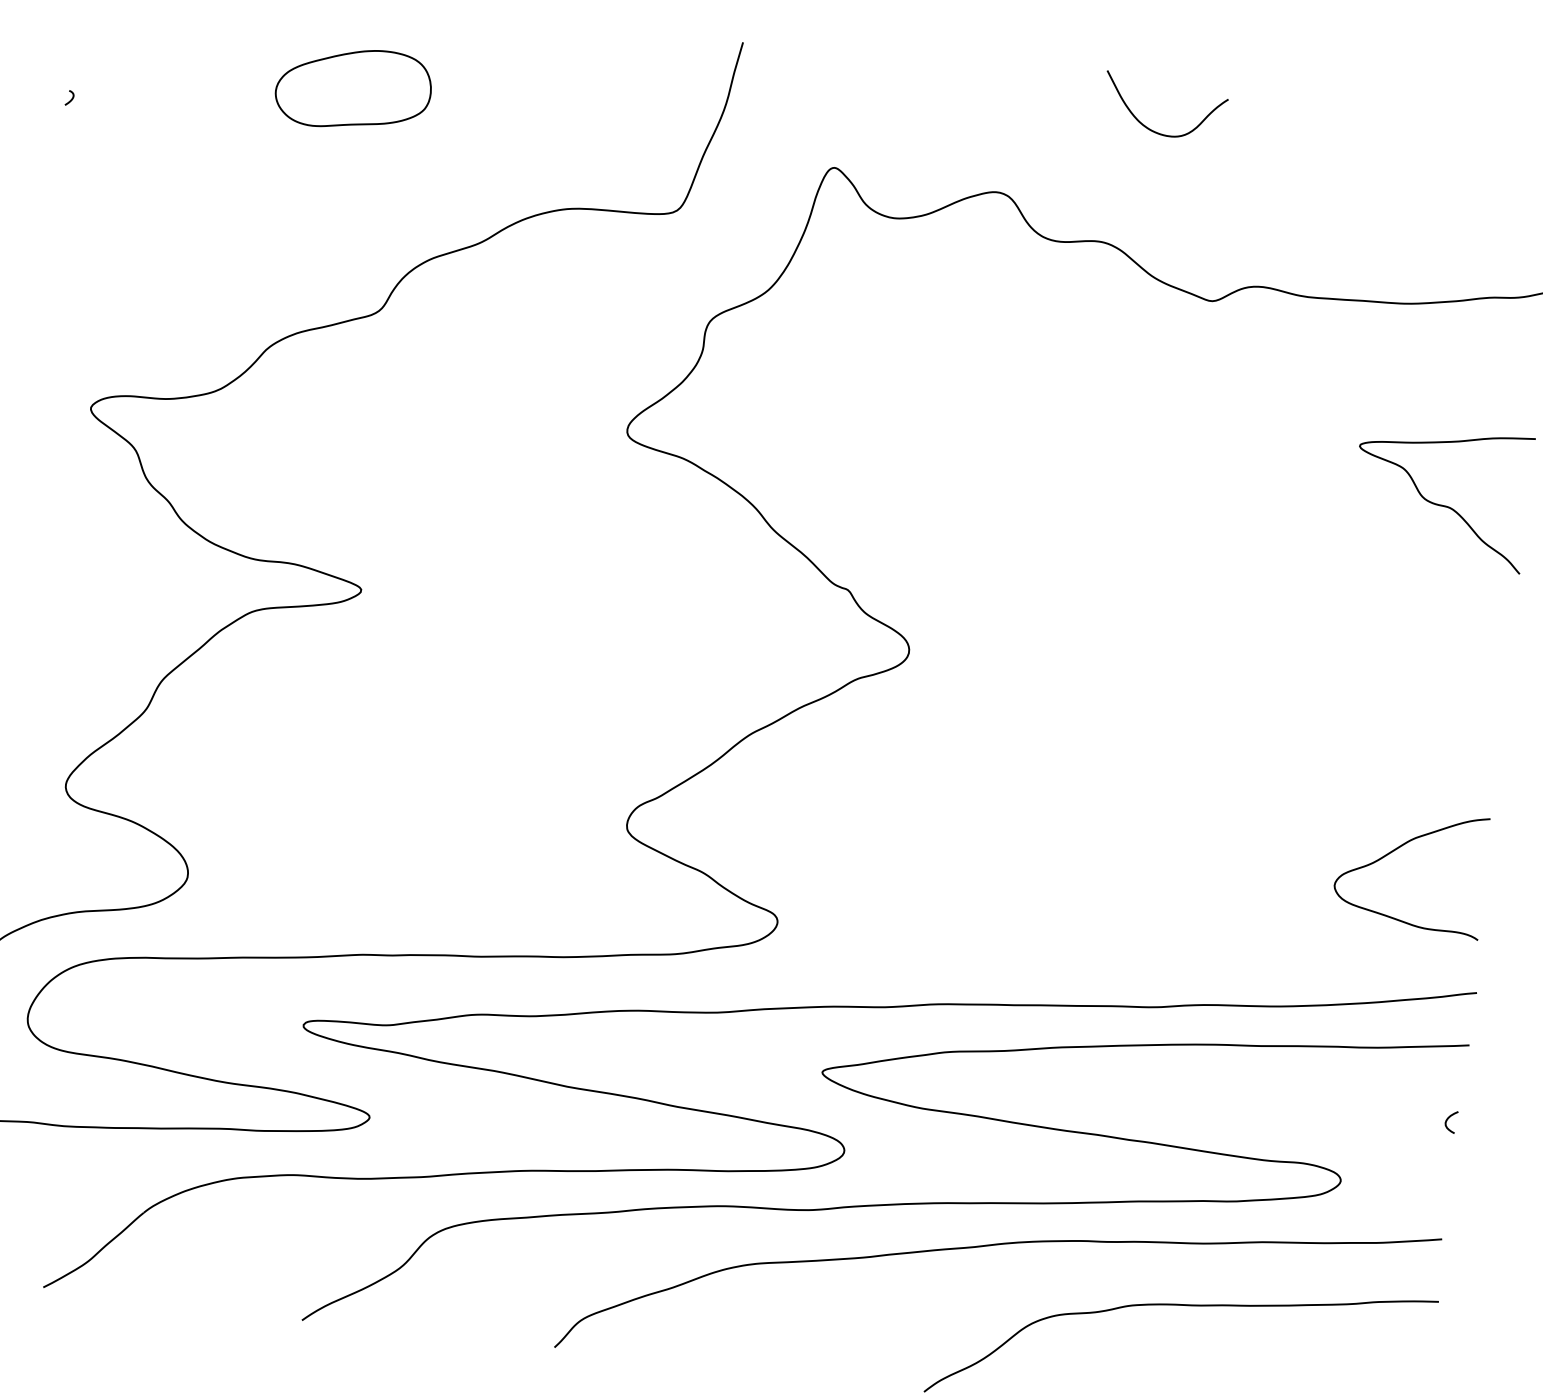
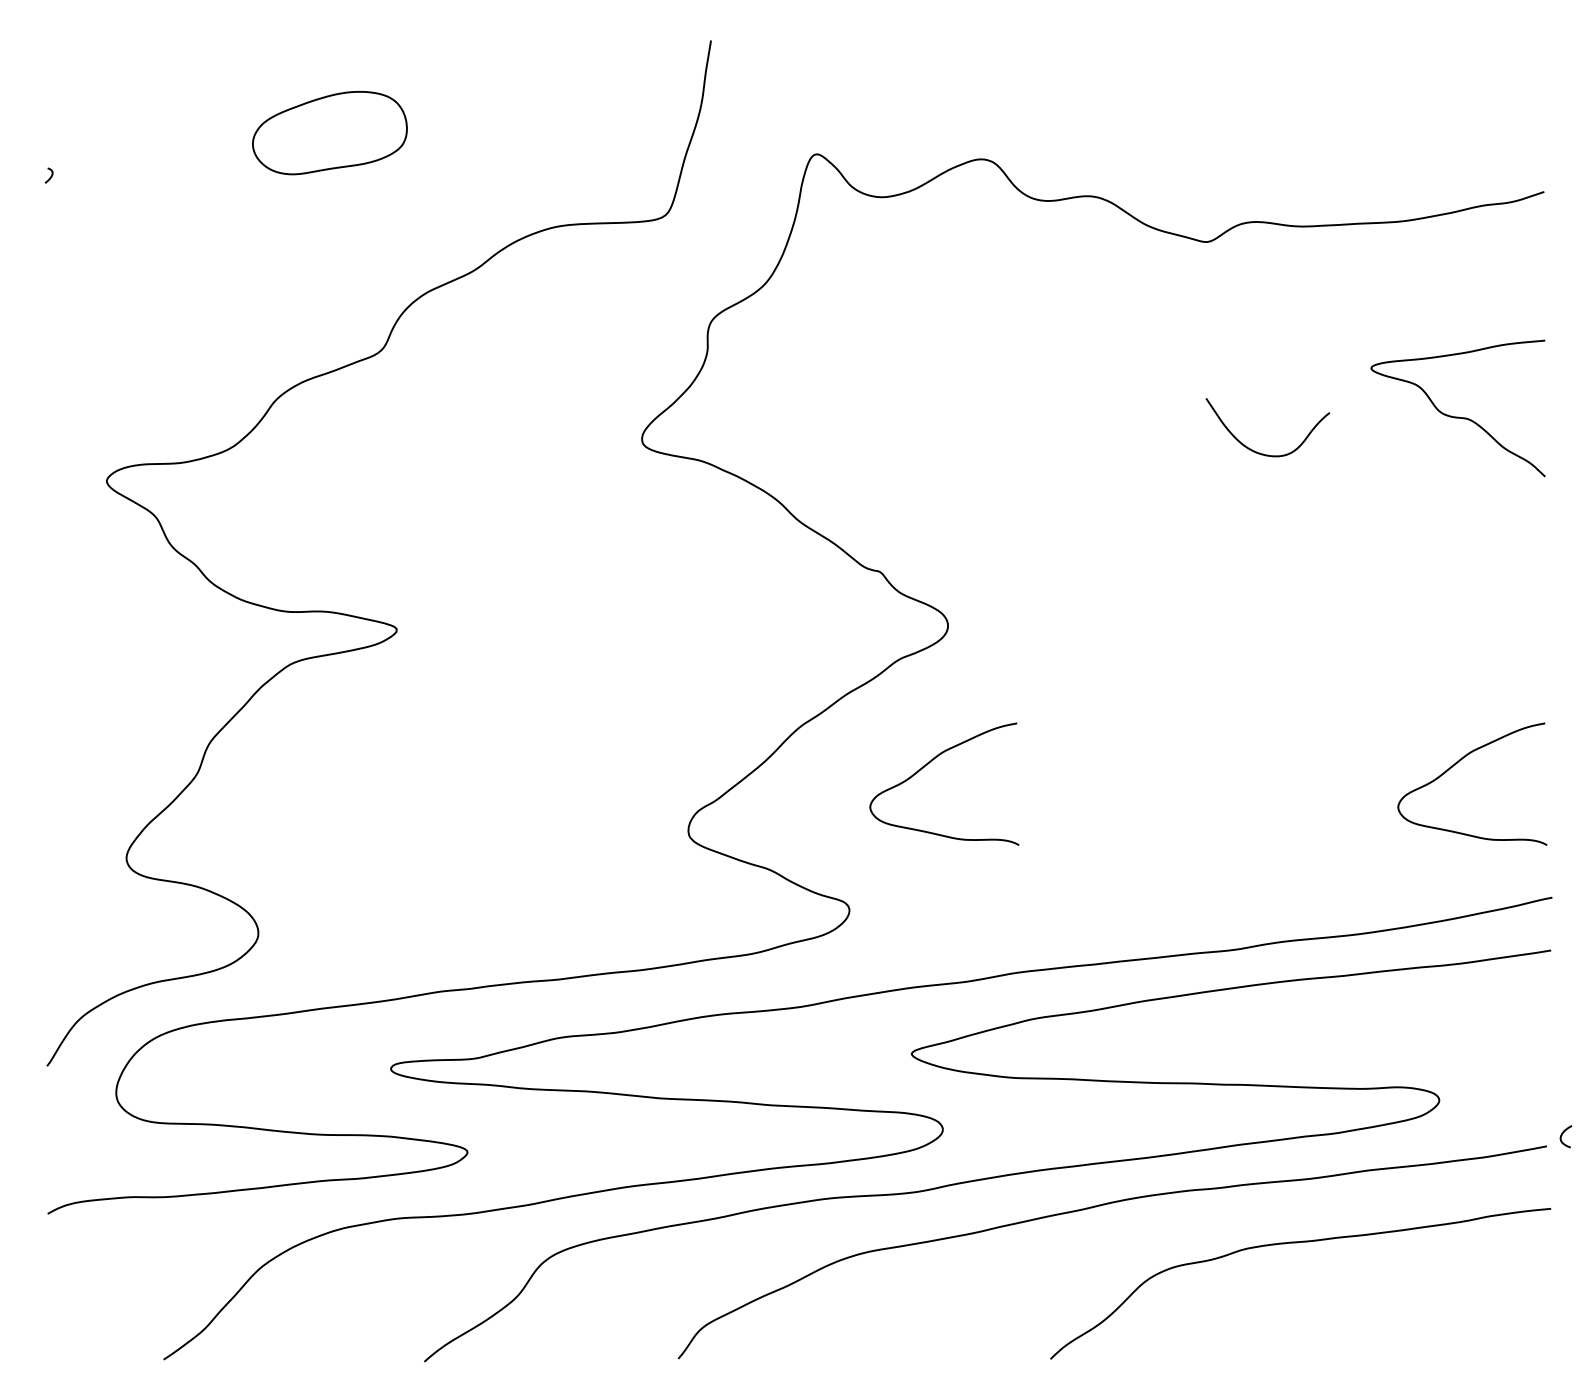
curve: (1152, 129) -> (1257, 451), moved
curve: (872, 787) -> (927, 765), added
curve: (1447, 1120) -> (1562, 1135), moved

